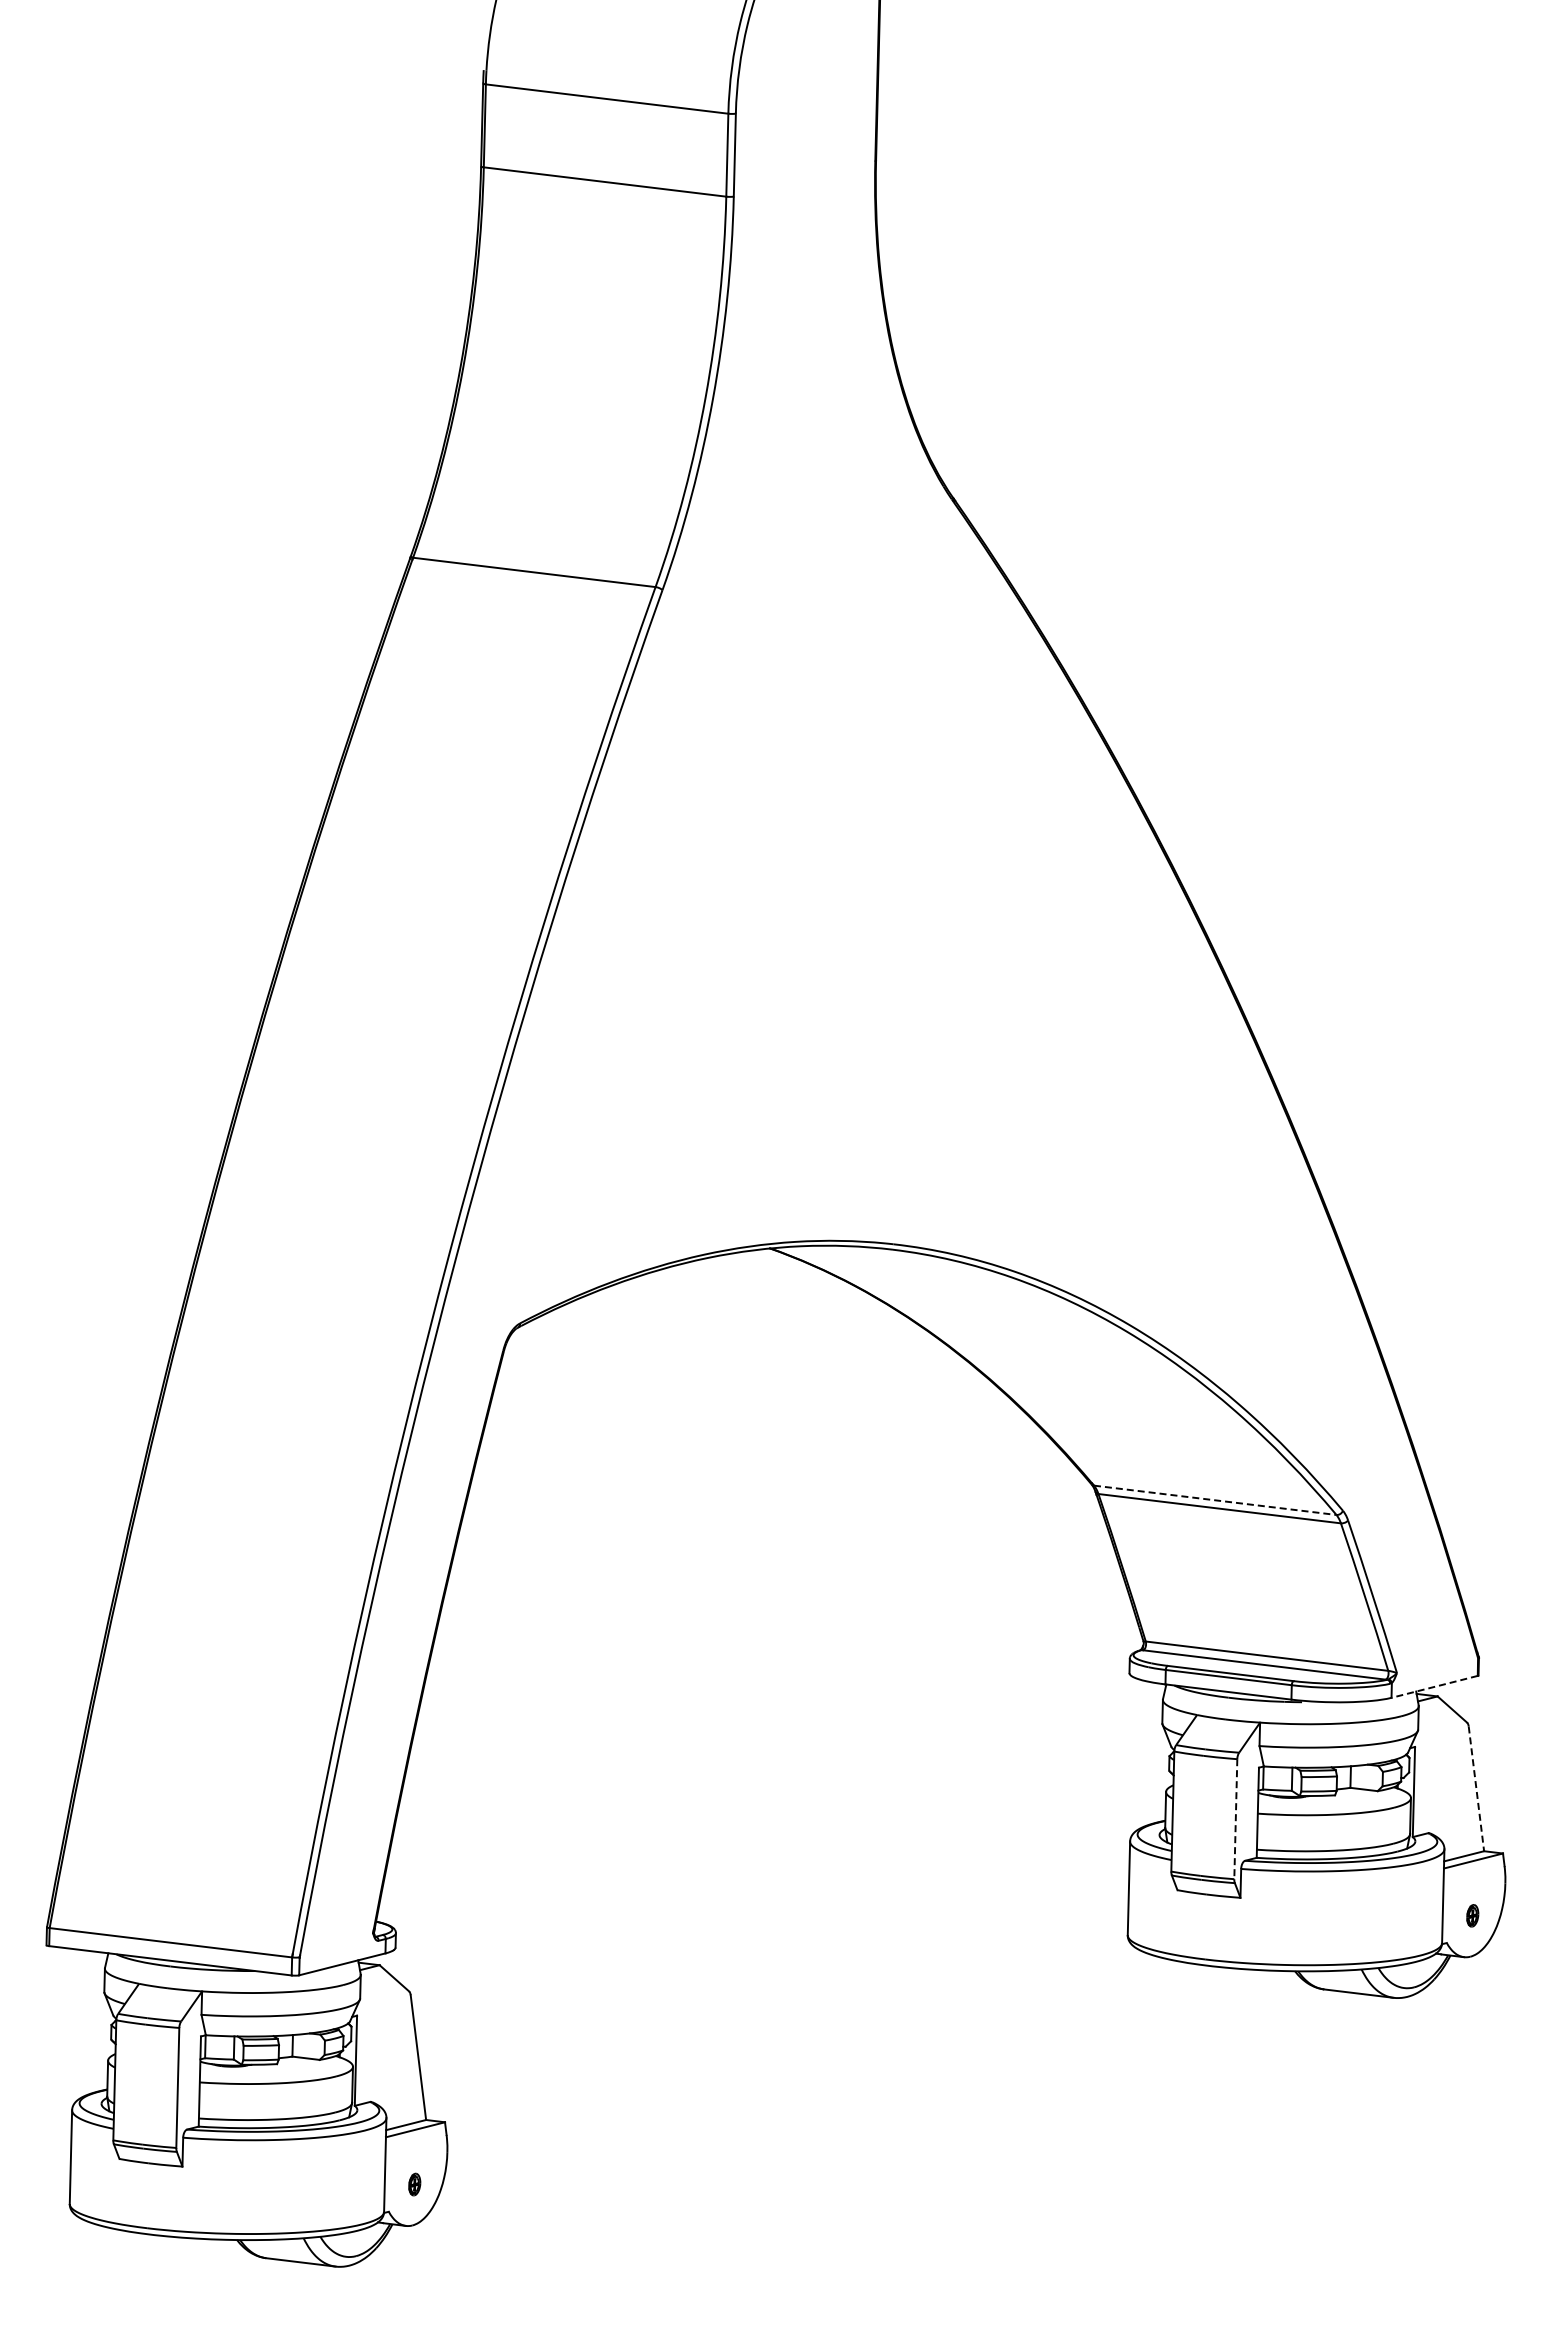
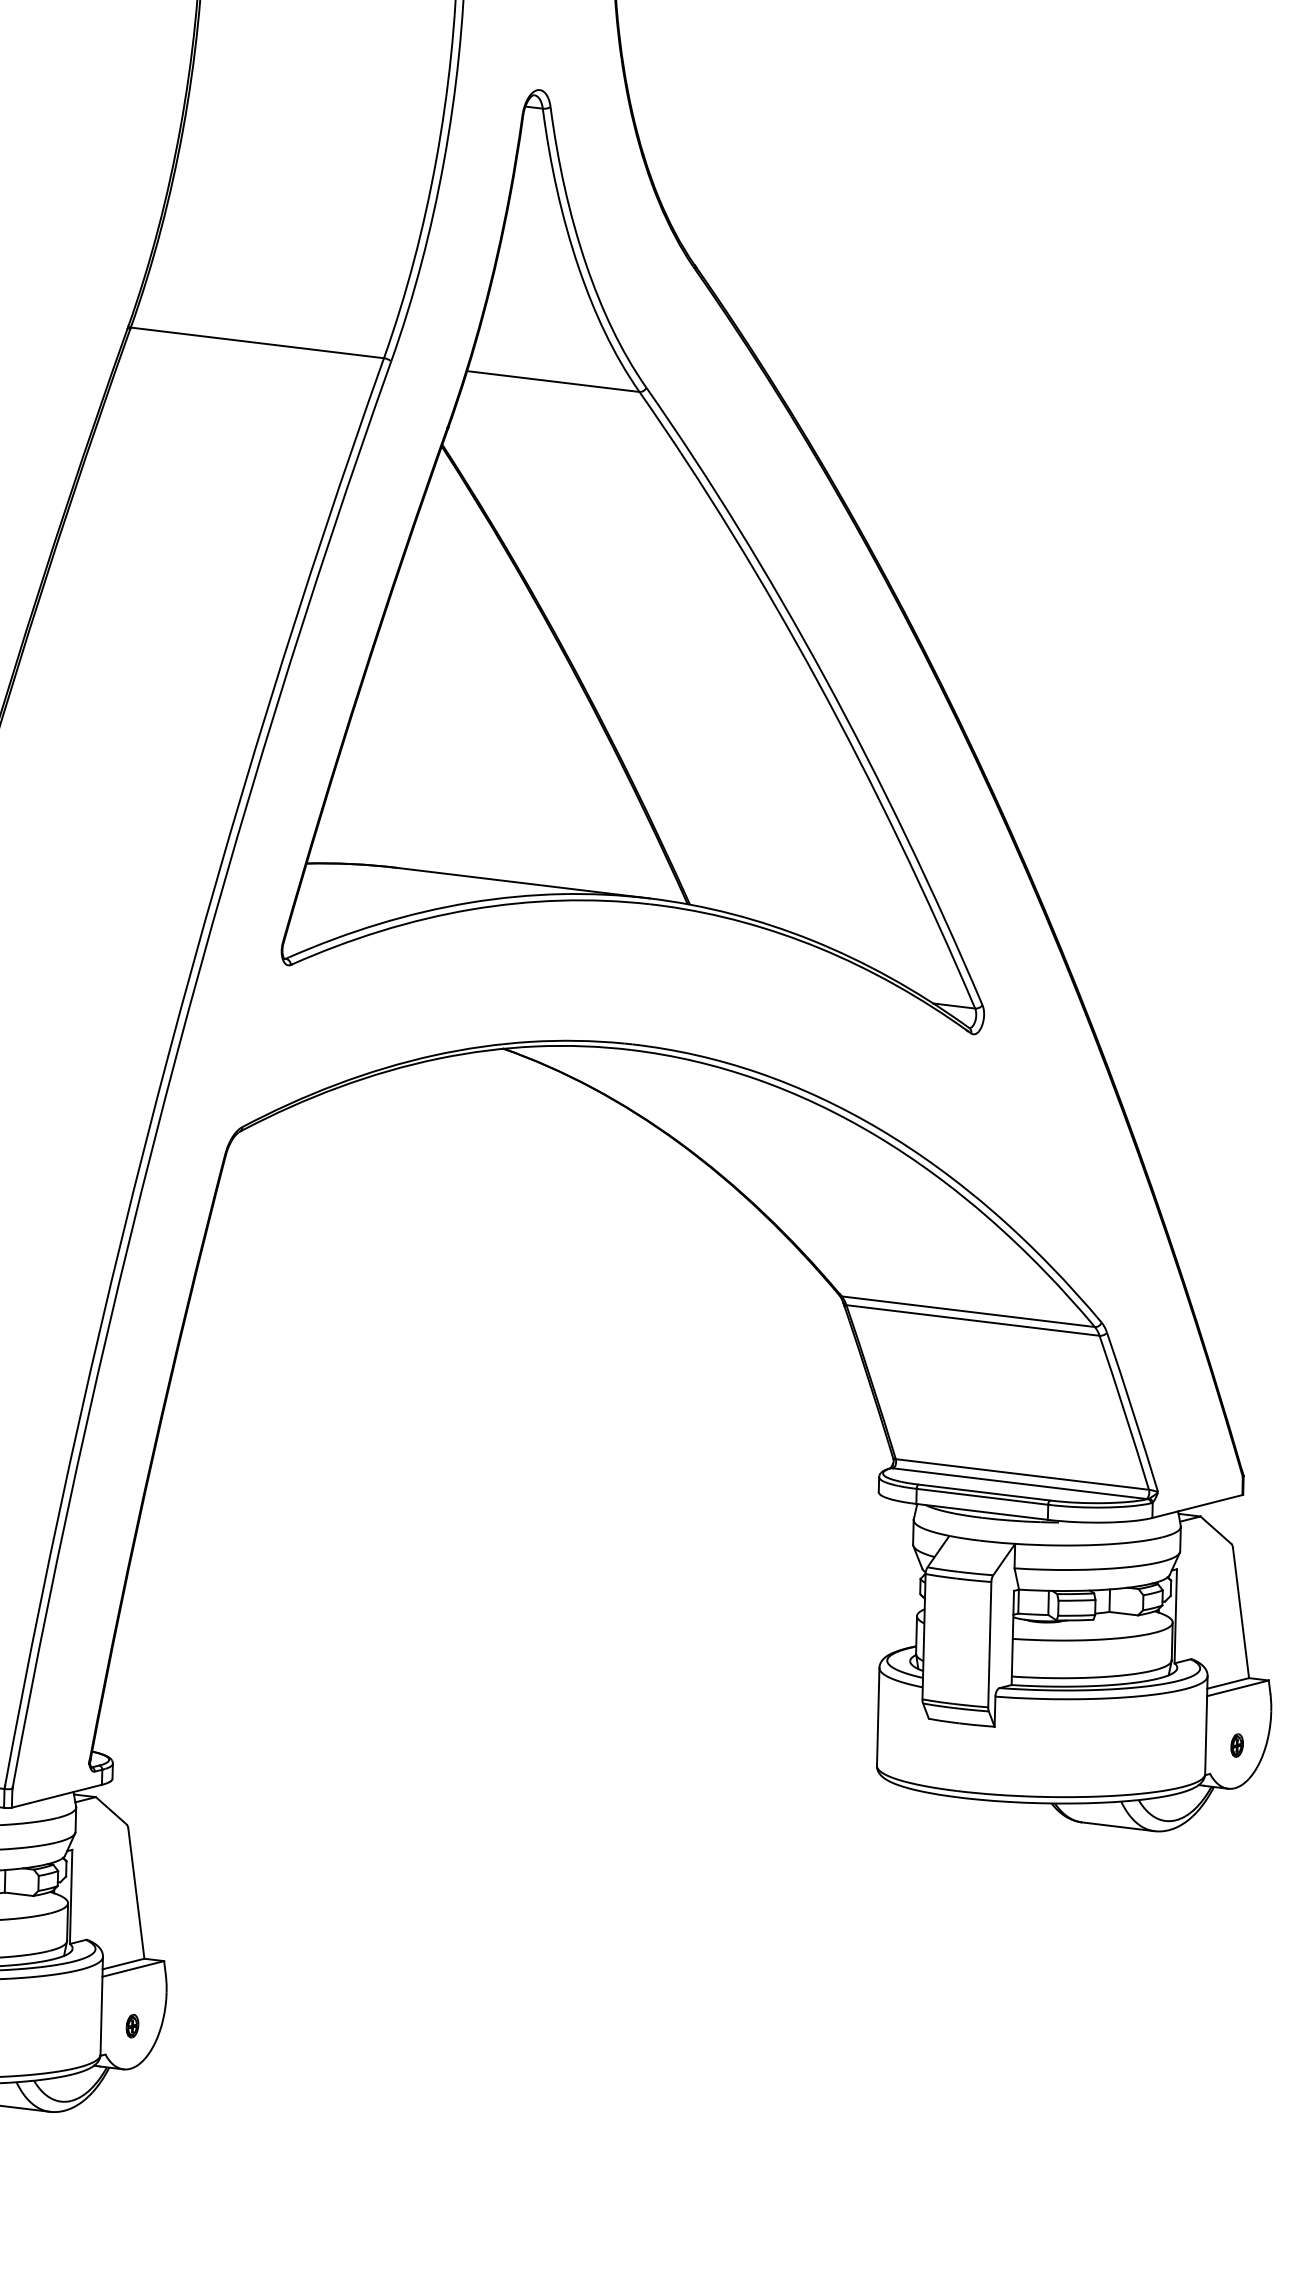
part: (893, 782) -> (632, 562), added
line: (1215, 1500) -> (968, 1311), dashed -> solid
line: (1434, 1686) -> (1197, 1506), dashed -> solid
line: (1476, 1788) -> (1241, 1612), dashed -> solid
line: (1235, 1819) -> (989, 1644), dashed -> solid

